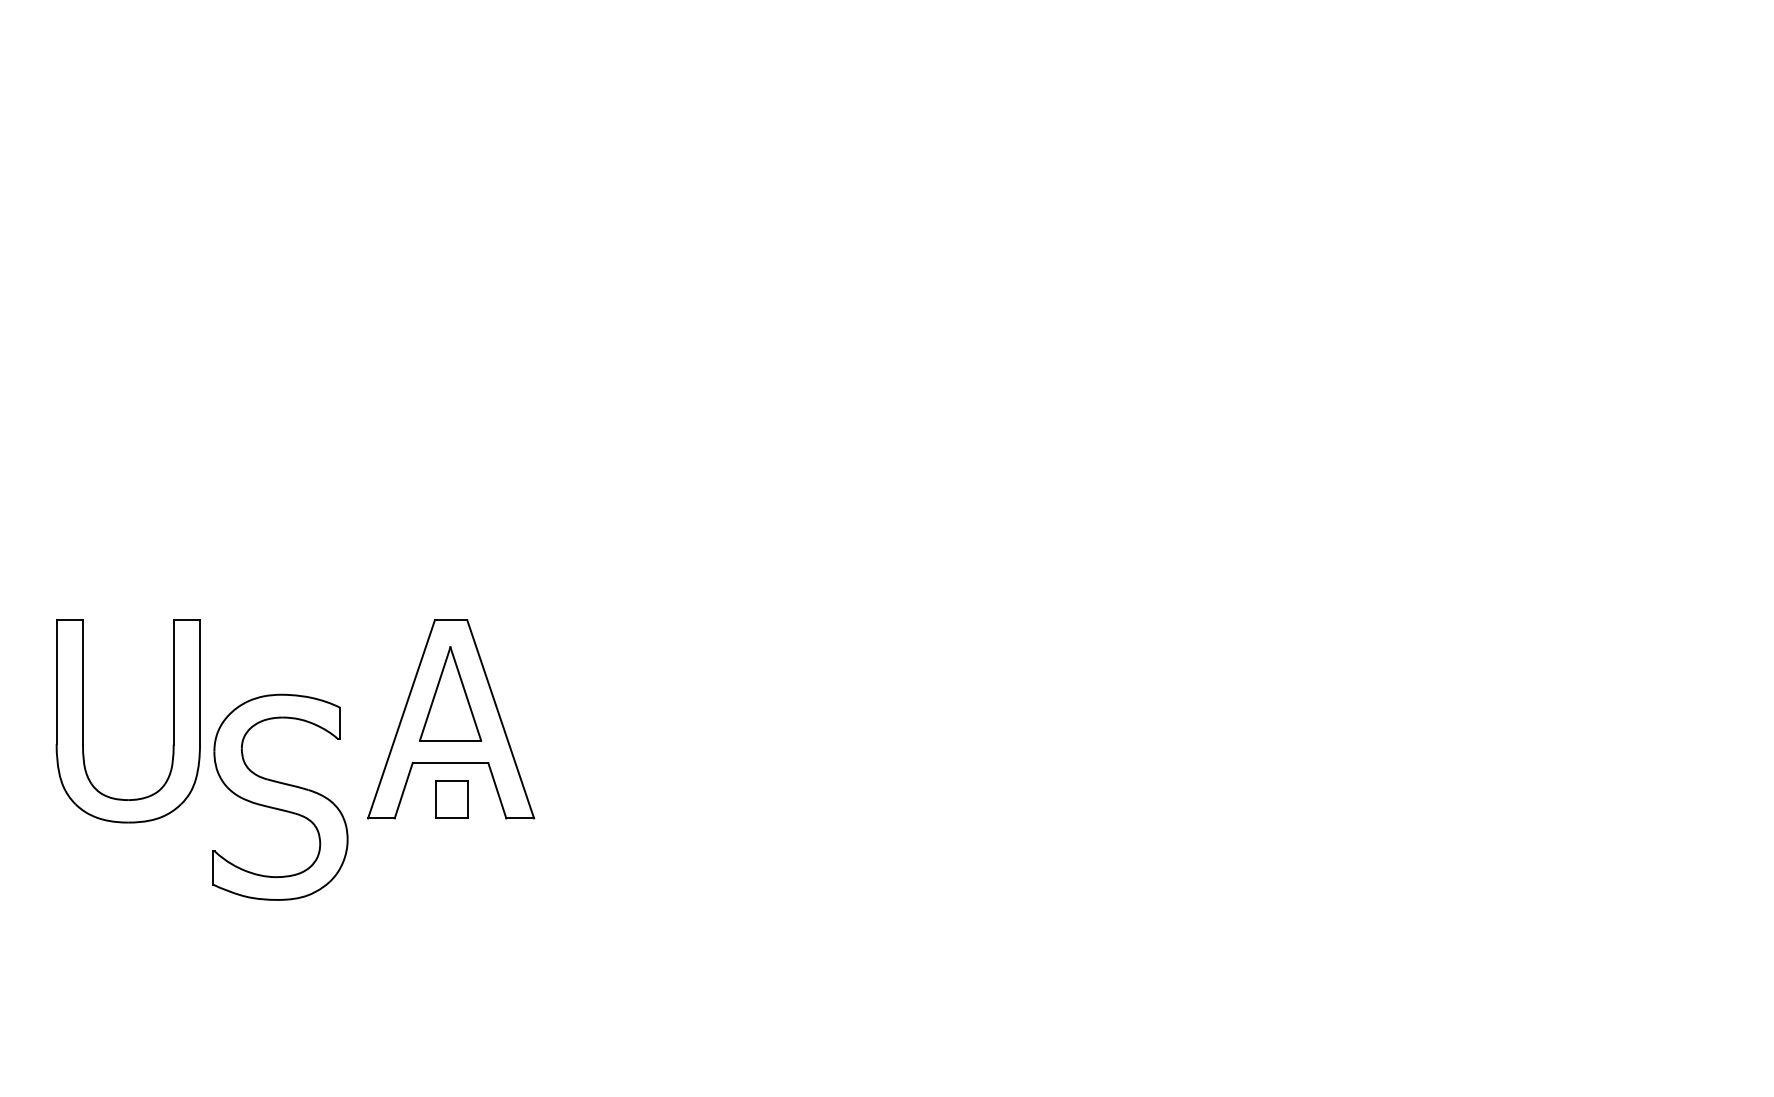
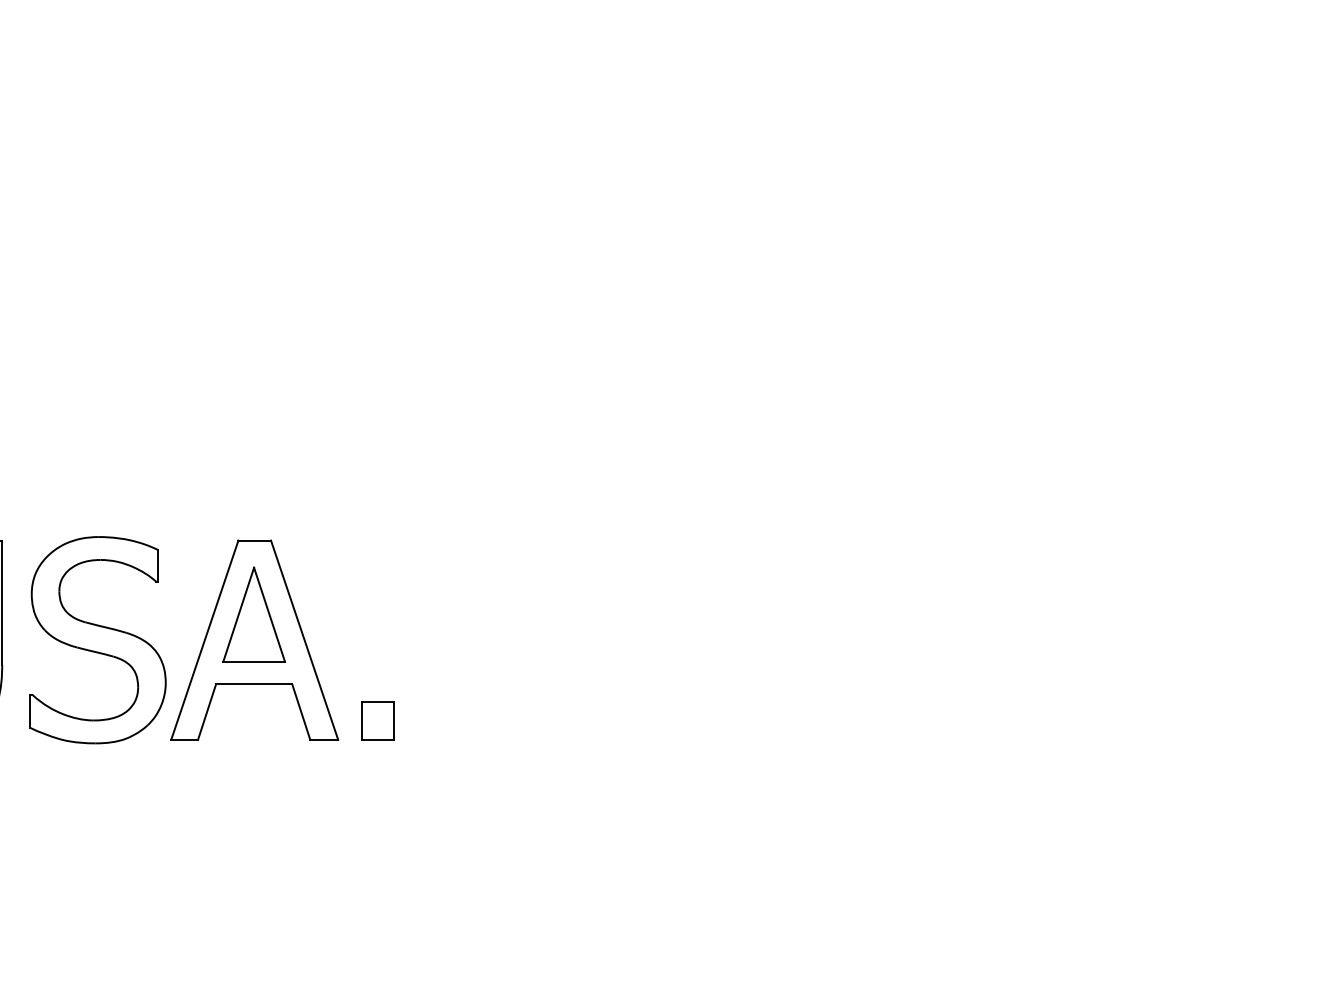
part: (280, 796) -> (98, 639), moved
part: (451, 799) -> (377, 720), moved

